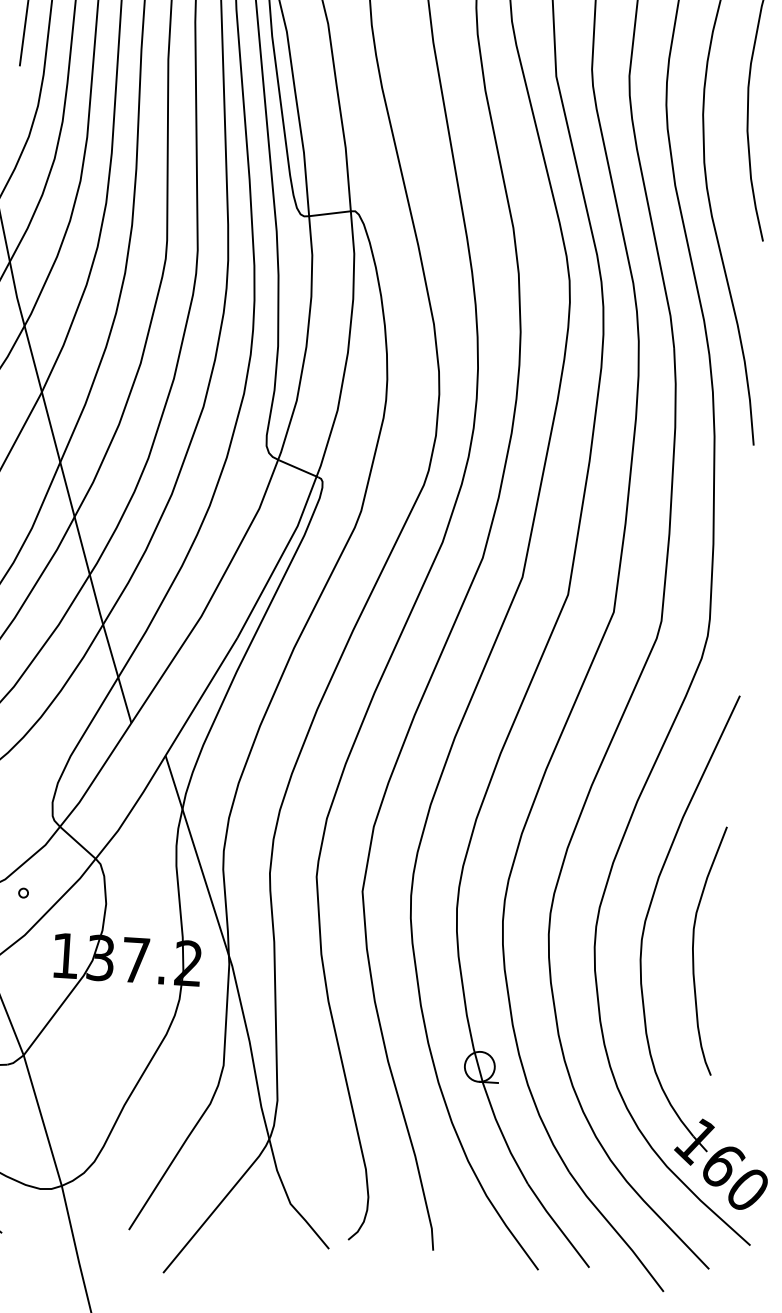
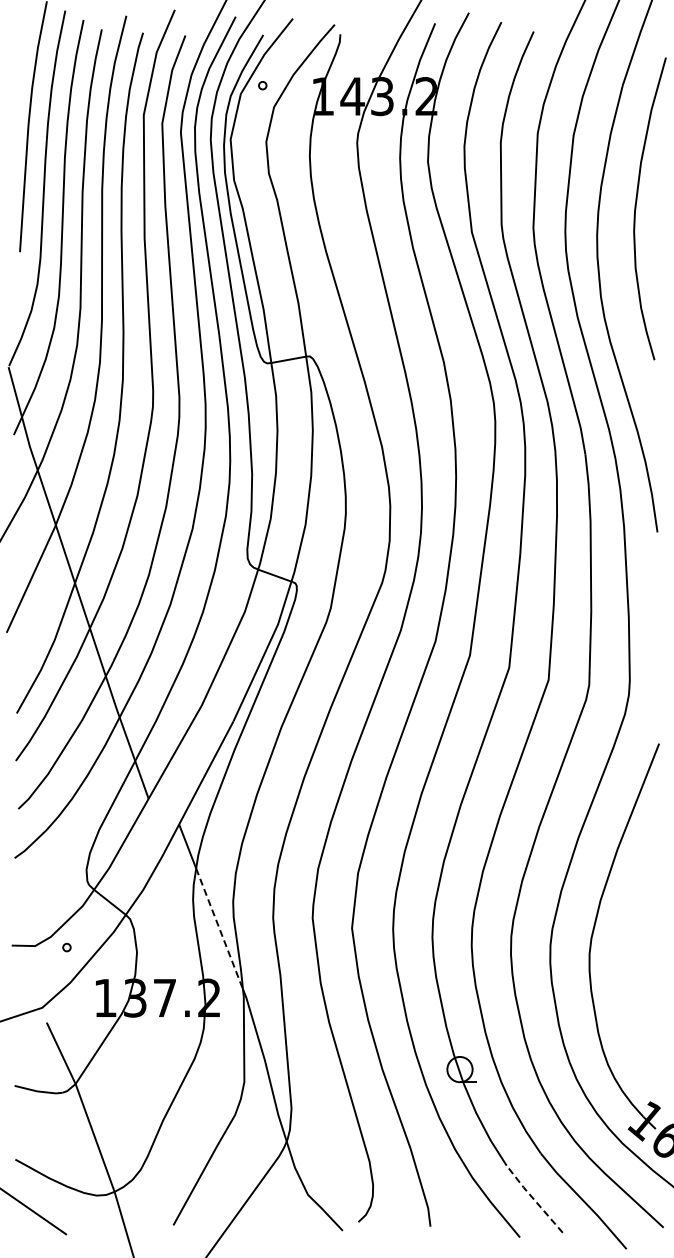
line: (205, 881) -> (219, 928), solid -> dashed
curve: (694, 951) -> (634, 961), removed
line: (557, 1224) -> (533, 1198), solid -> dashed

